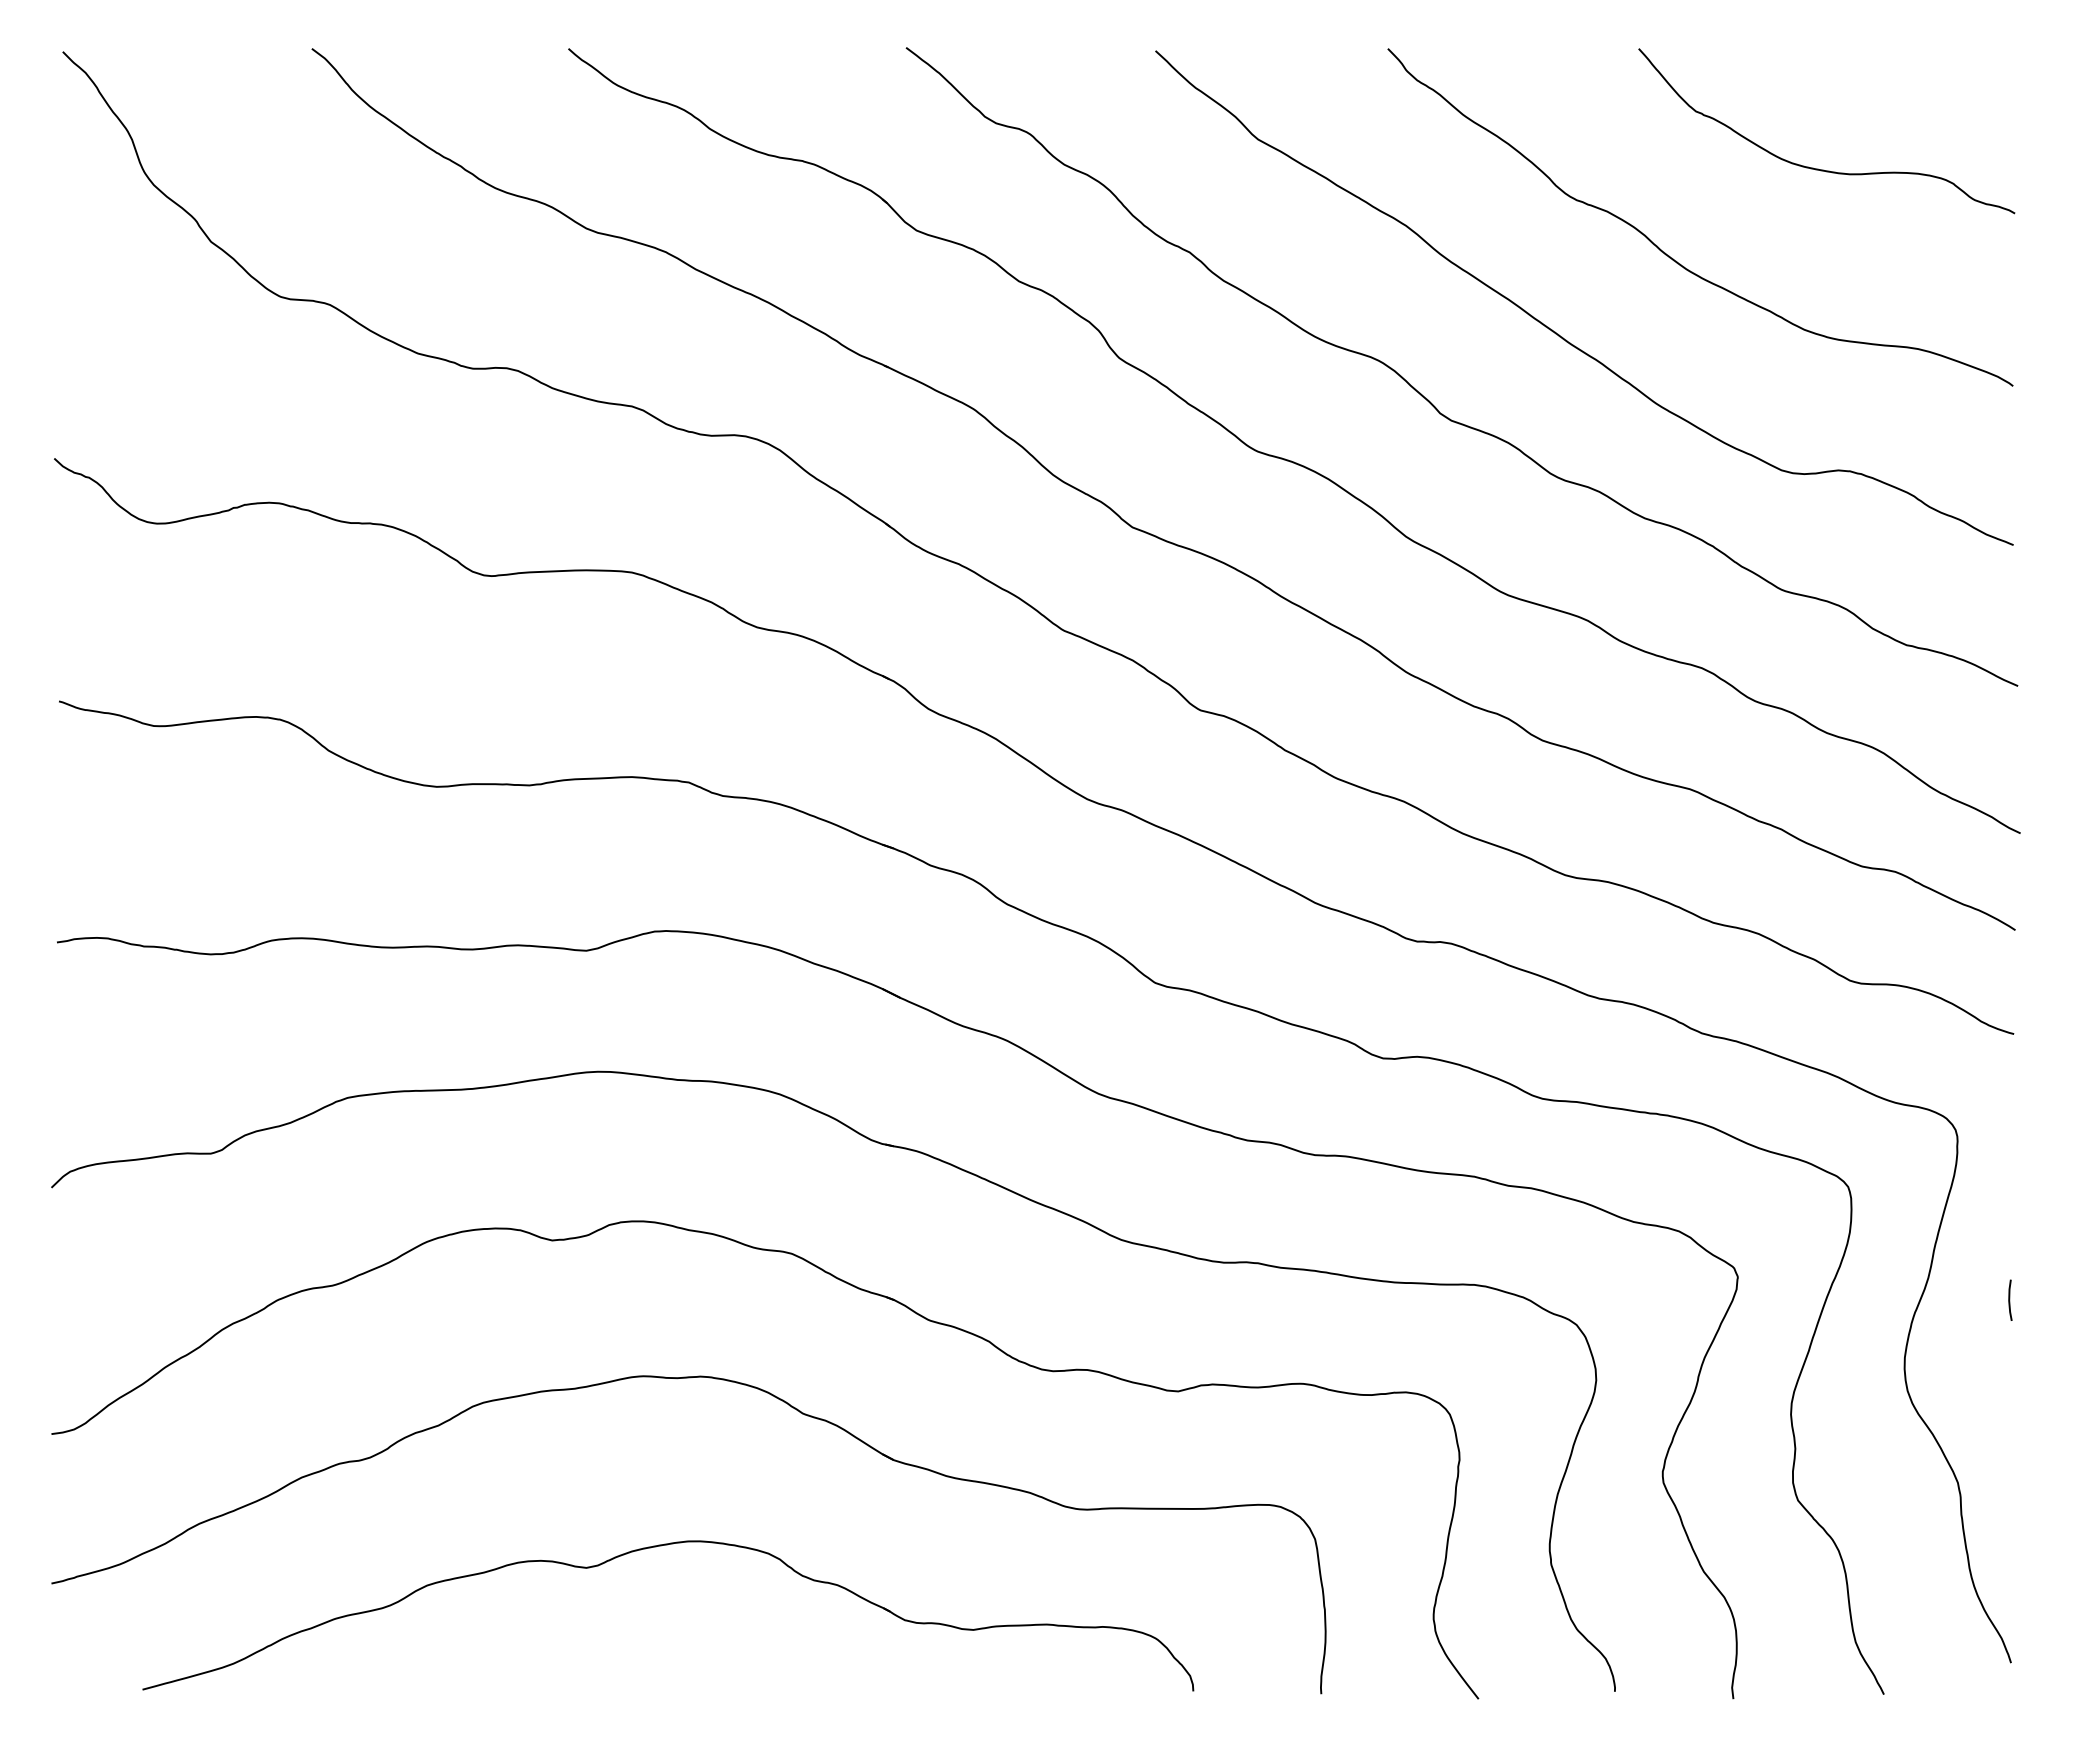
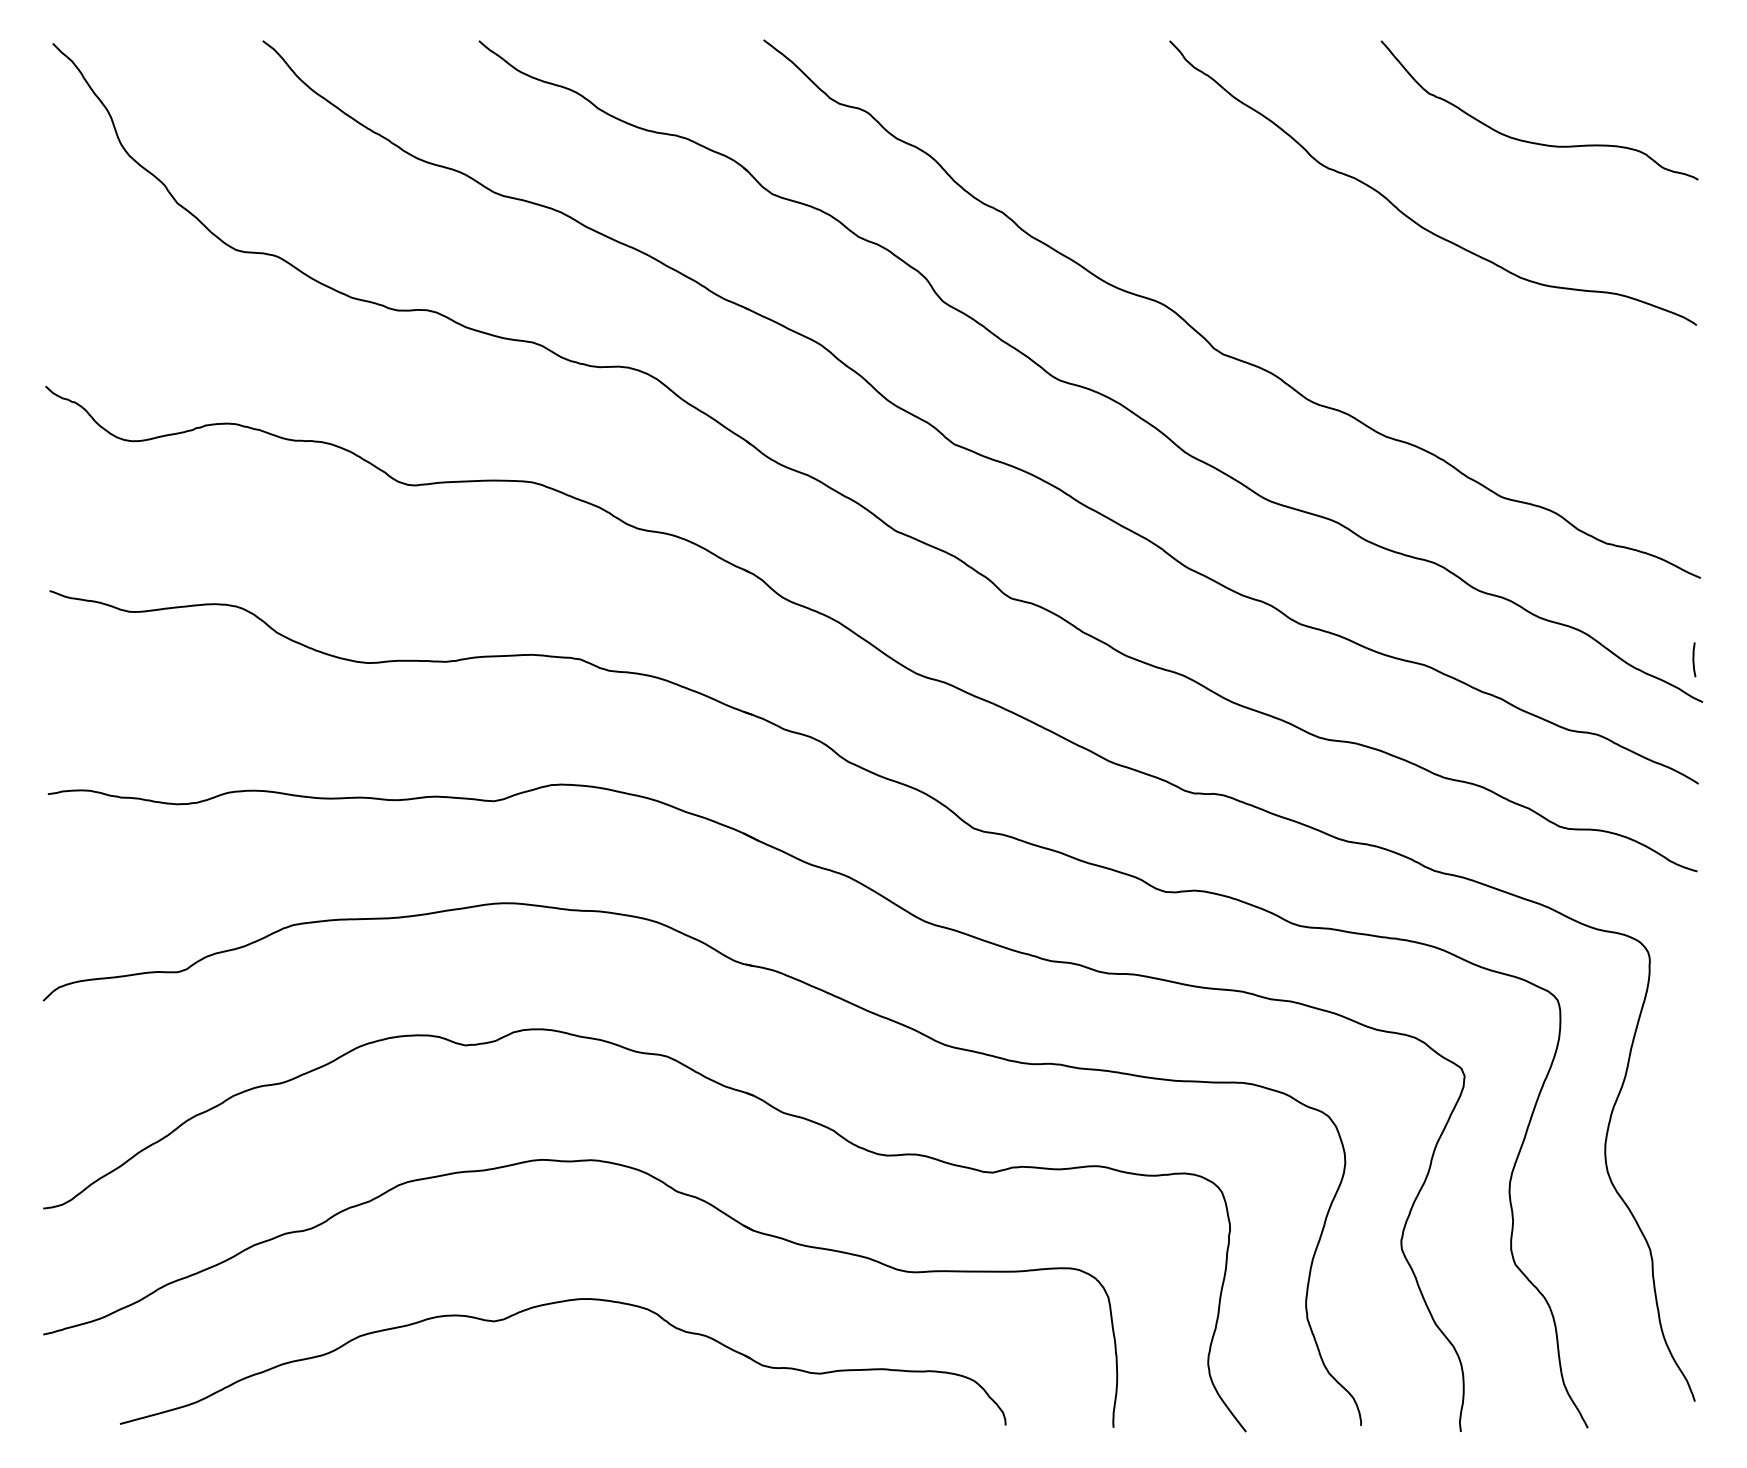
curve: (1559, 334) -> (1314, 281), removed
curve: (2010, 1299) -> (1694, 659), moved

